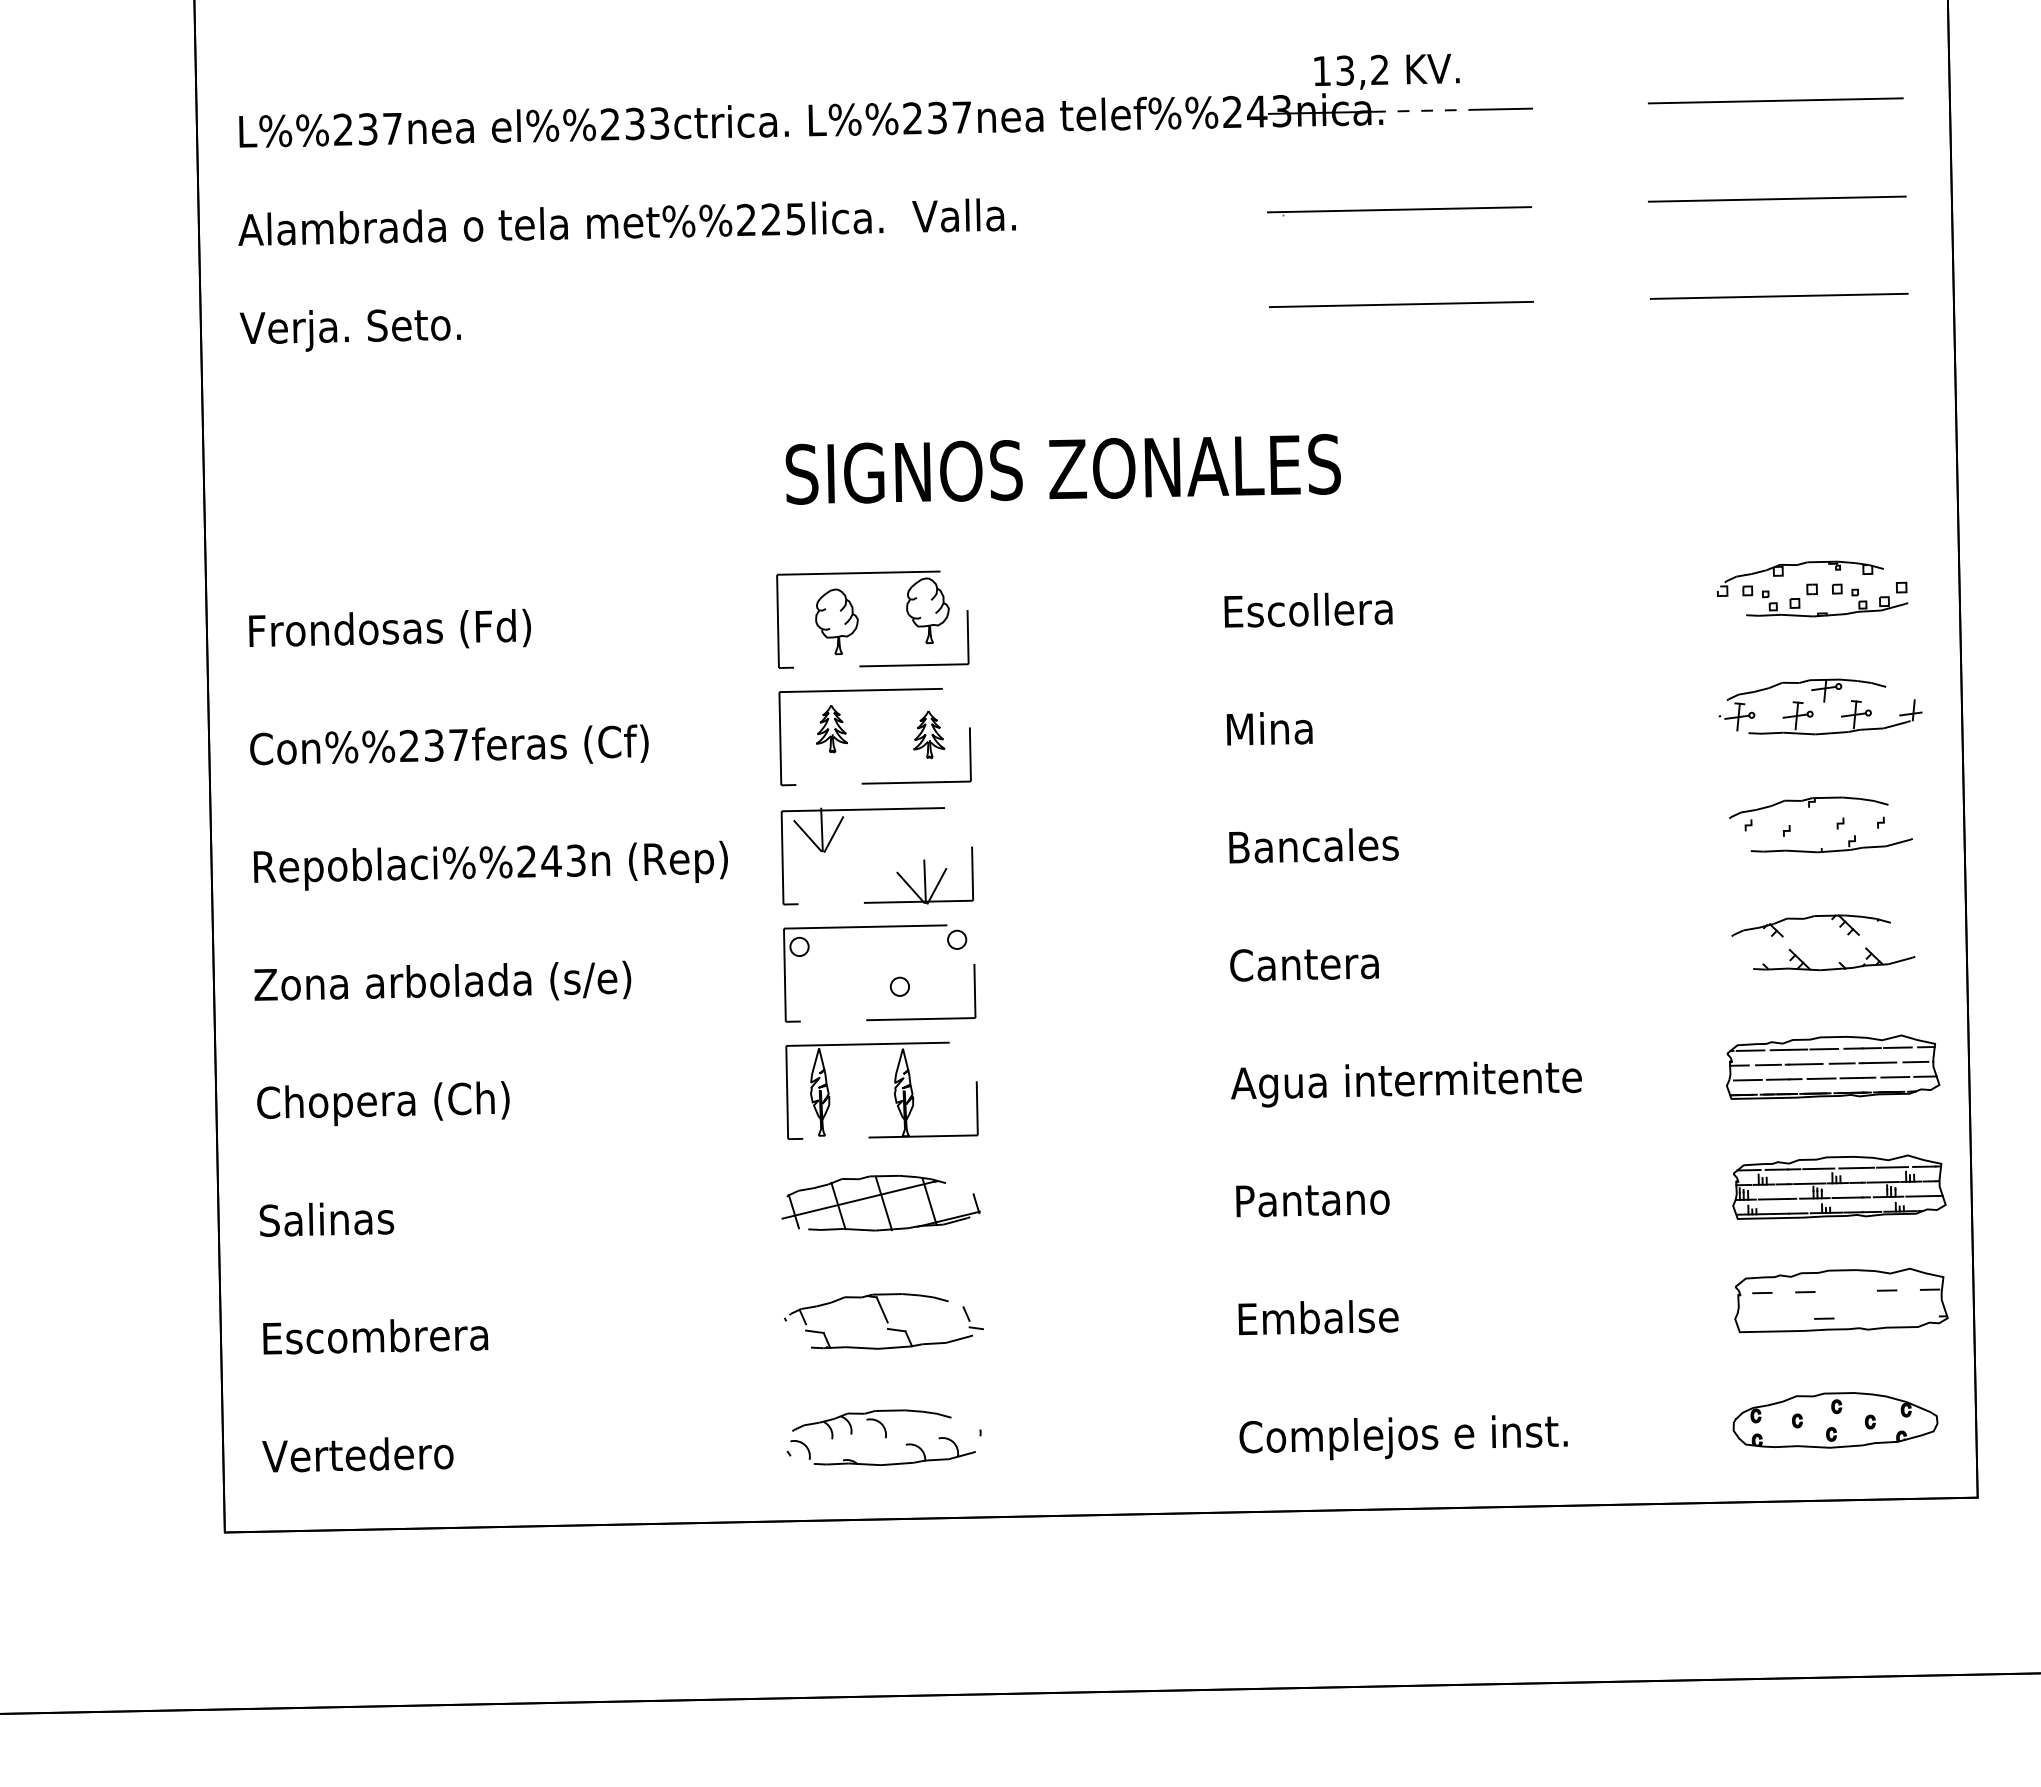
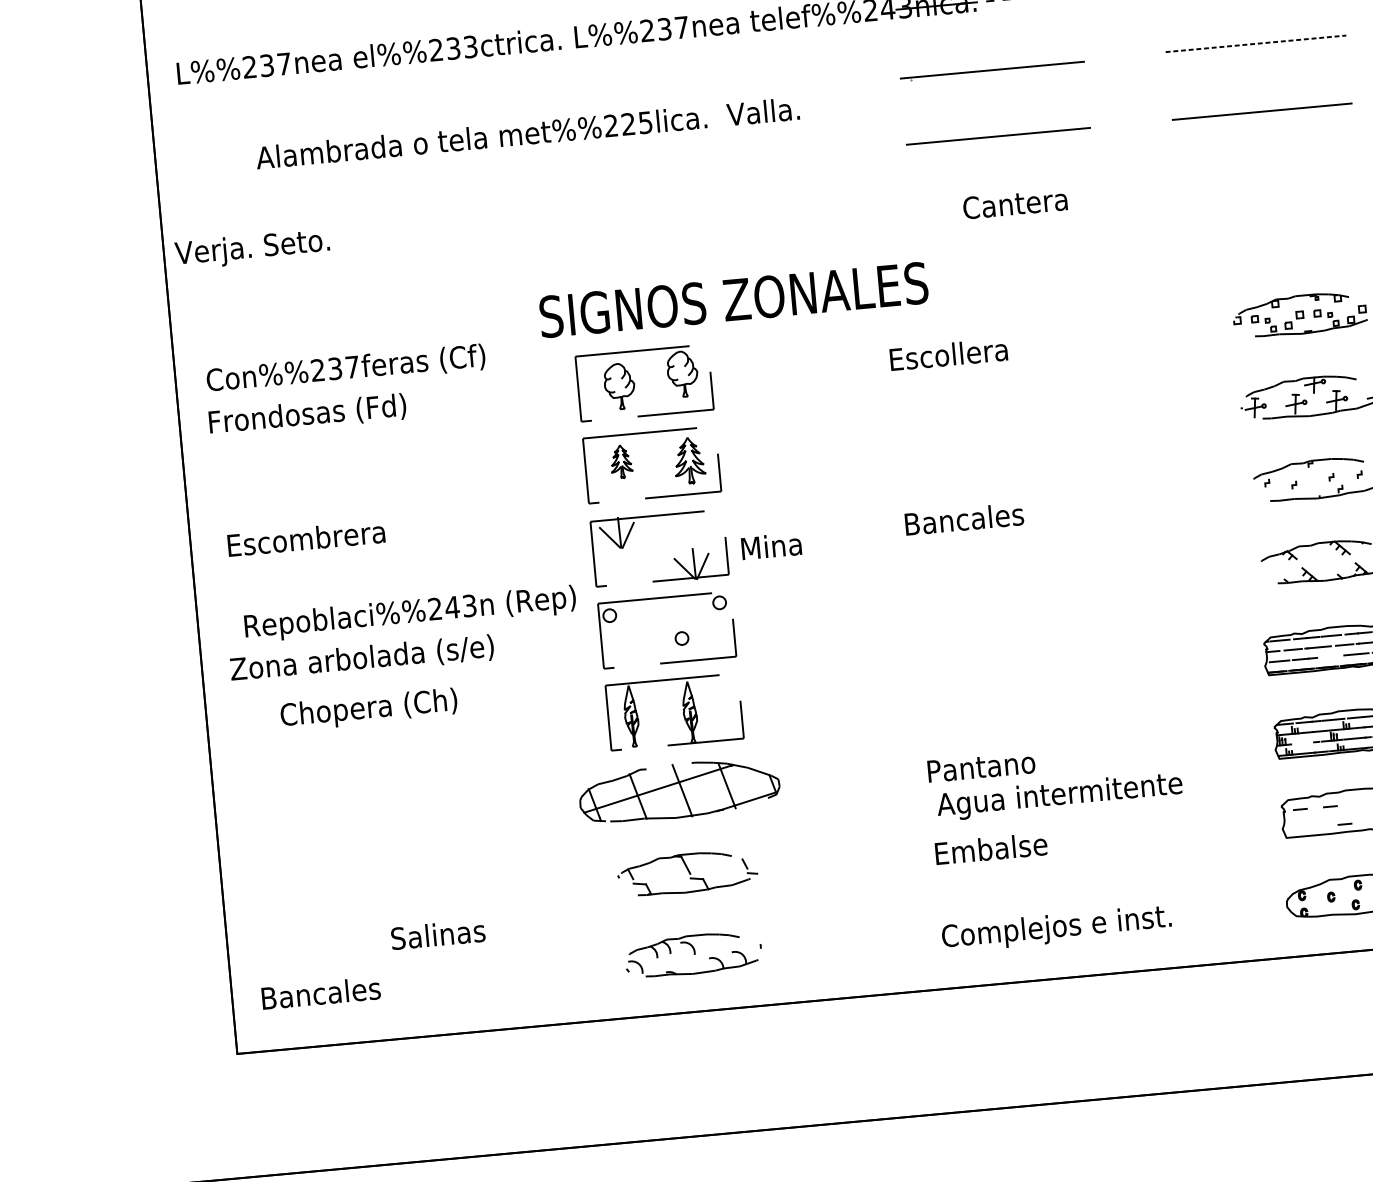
line: (1777, 199) -> (1256, 44), solid -> dashed
text: (626, 221) -> (527, 132), moved
text: (349, 330) -> (251, 249), moved
text: (1062, 469) -> (733, 300), moved
text: (1269, 728) -> (771, 546), moved
part: (929, 734) -> (690, 460), size x1.4
text: (449, 744) -> (345, 367), moved
text: (490, 865) -> (410, 613), moved
text: (1304, 965) -> (1015, 204), moved
line: (1821, 1078) -> (1330, 656), removed
text: (1406, 1084) -> (1059, 796), moved
text: (383, 1103) -> (369, 709), moved
line: (1773, 1198) -> (1303, 742), removed
part: (880, 1203) -> (679, 791), size x1.4
text: (326, 1219) -> (437, 934), moved
text: (375, 1336) -> (306, 538), moved
text: (357, 1454) -> (326, 992), Vertedero -> Bancales

